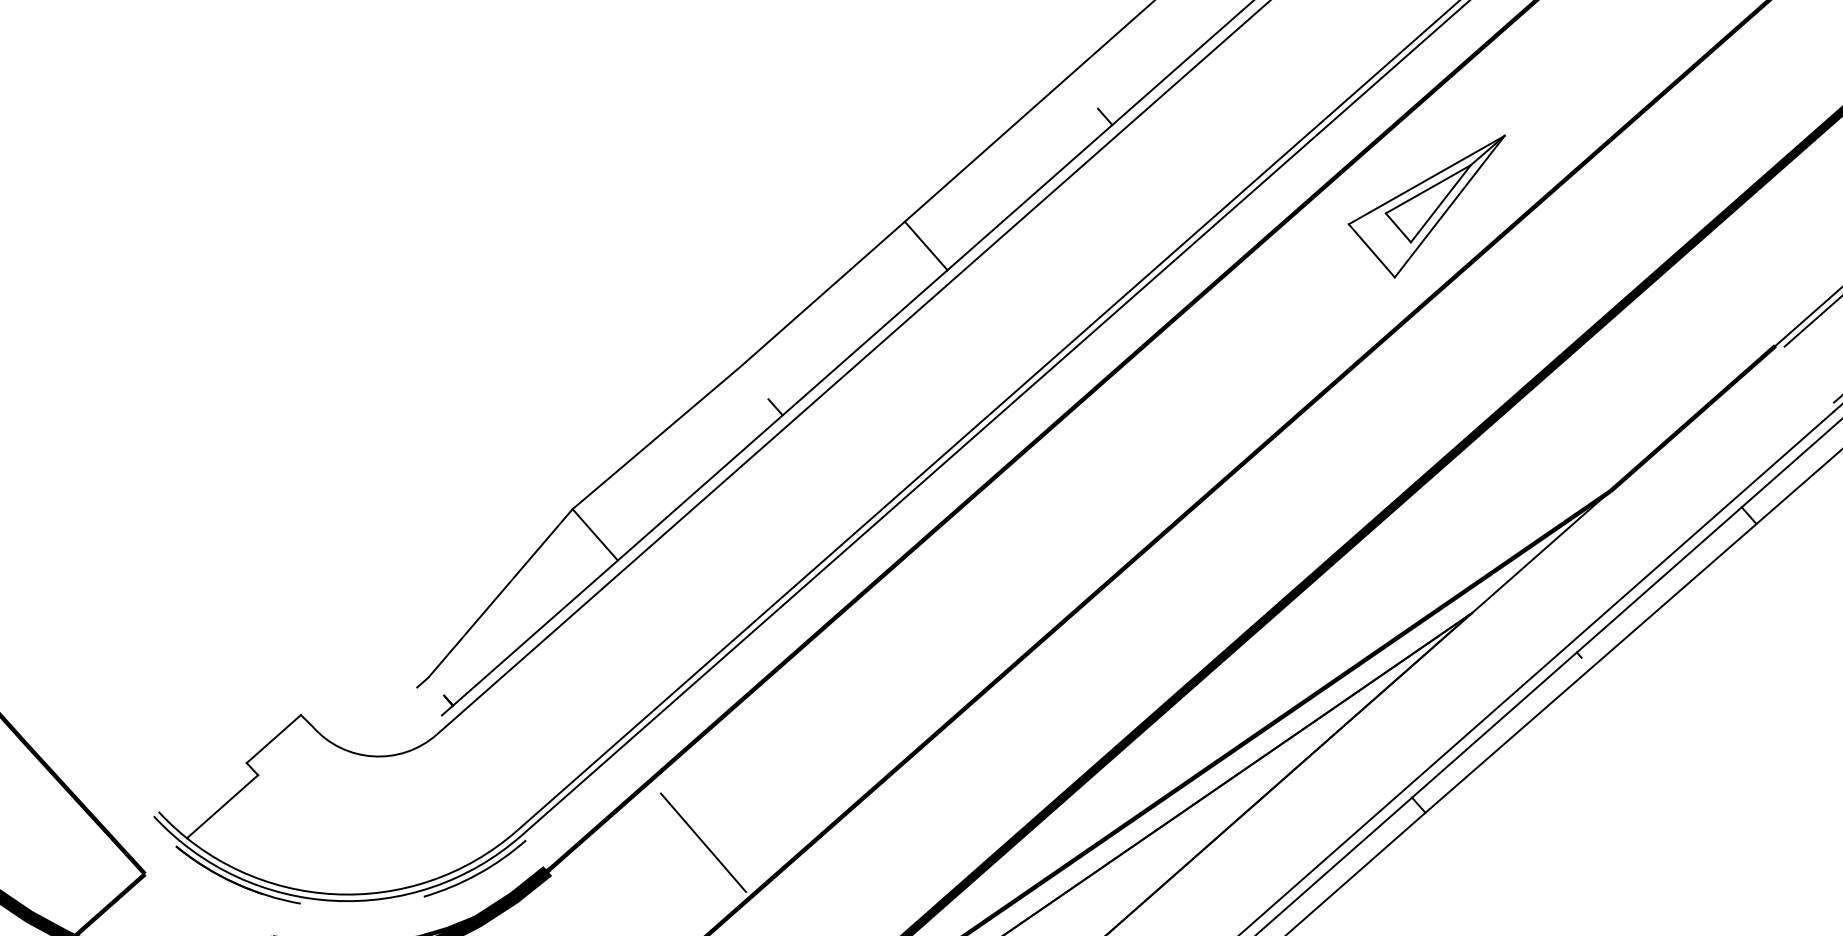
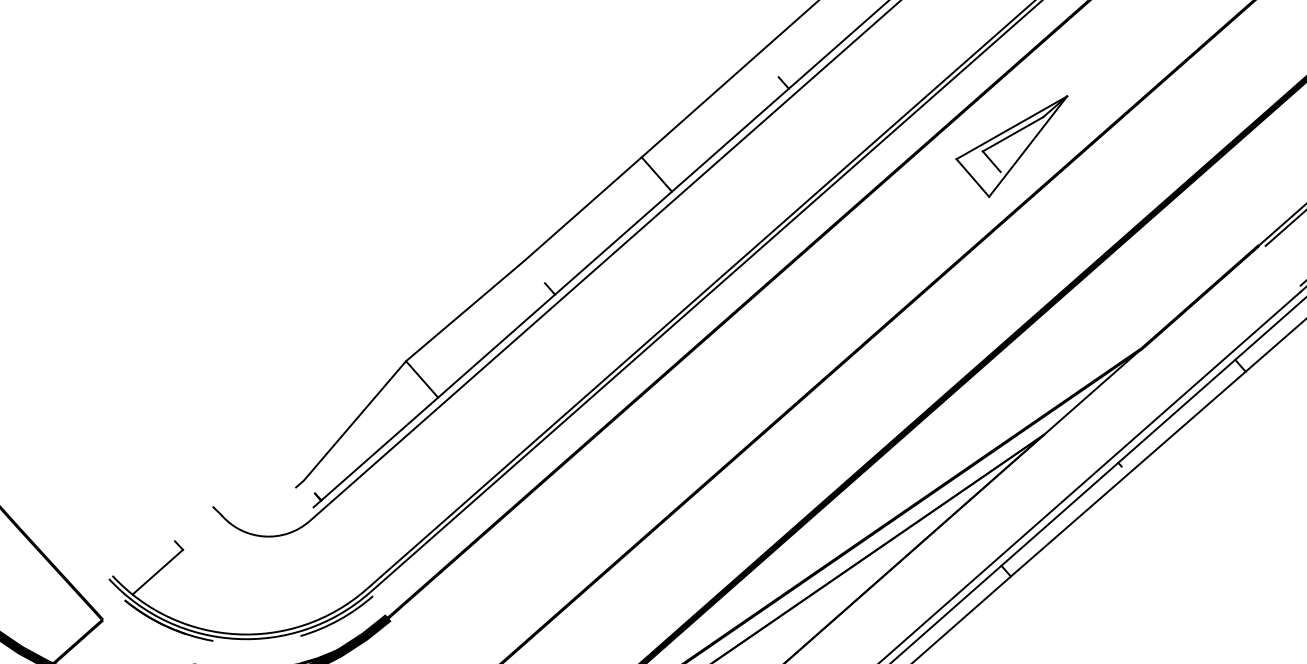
line: (1440, 203) -> (1021, 144), removed
line: (273, 739) -> (193, 524), removed
line: (703, 842) -> (498, 597), removed

